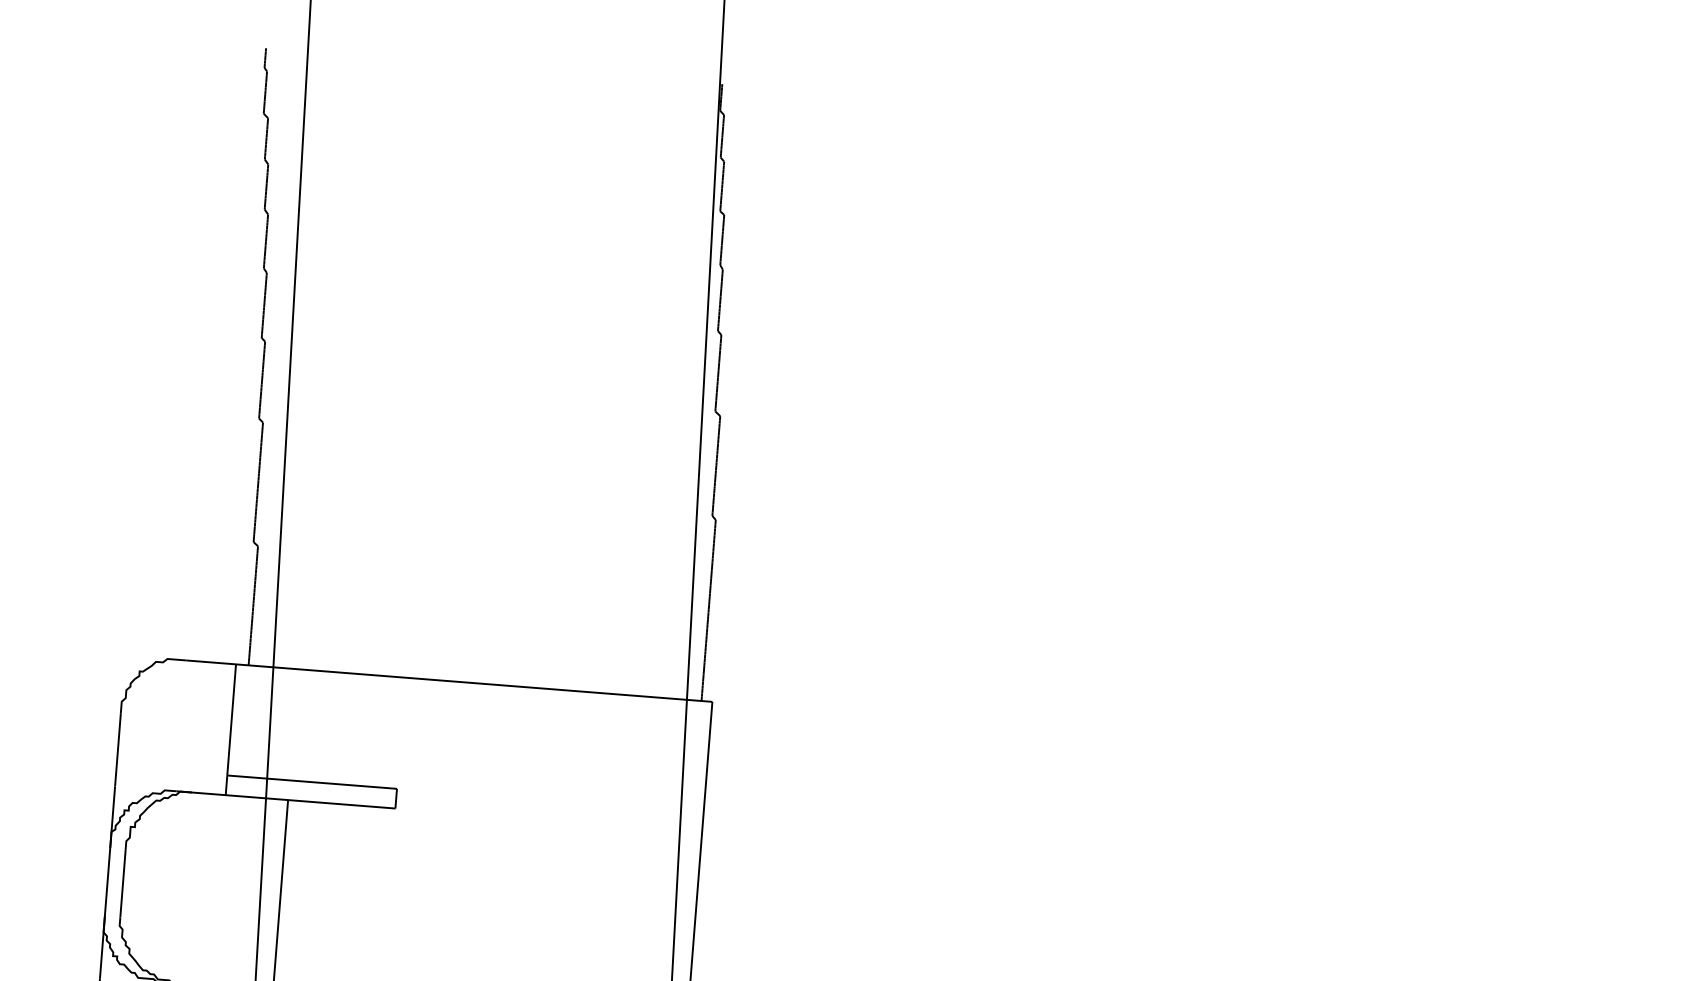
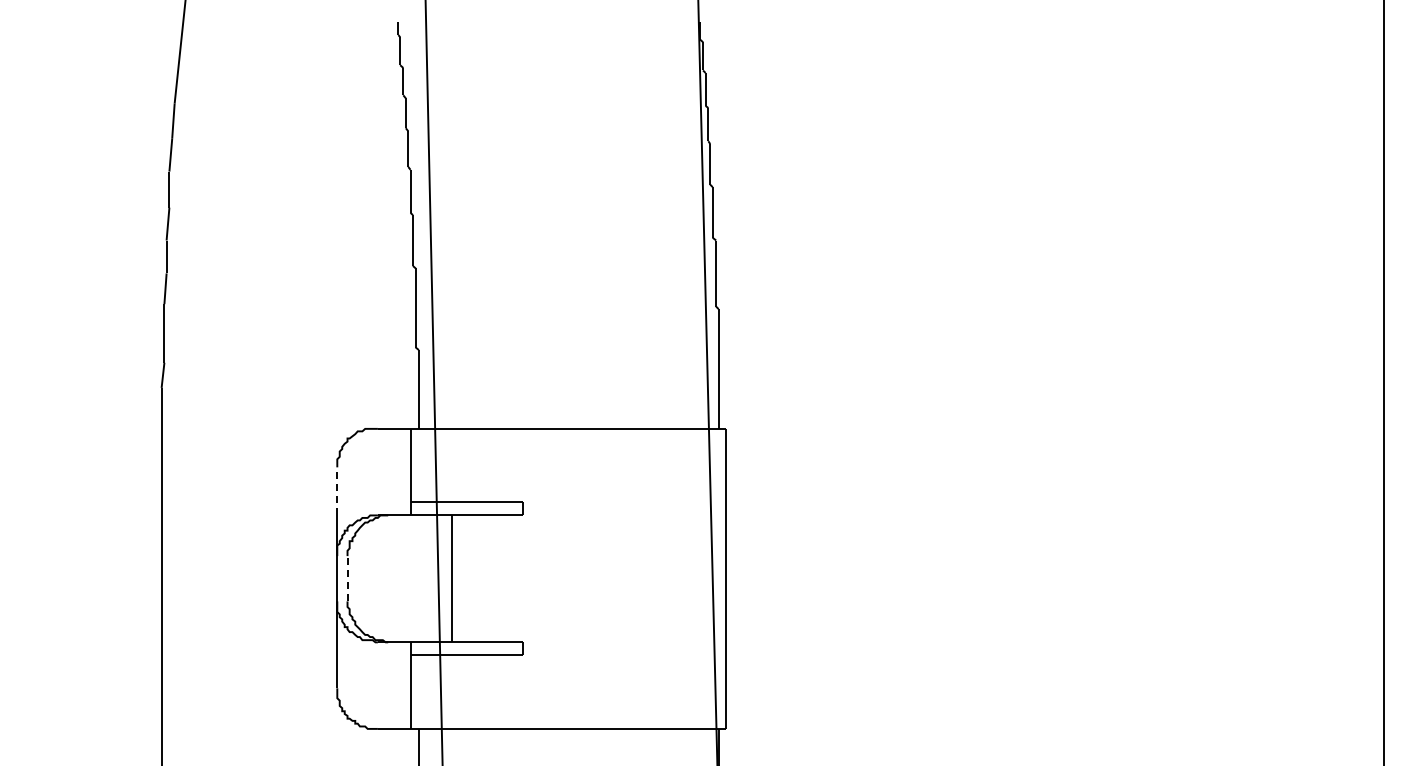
line: (118, 748) -> (337, 490), solid -> dashed
line: (123, 882) -> (347, 578), solid -> dashed

